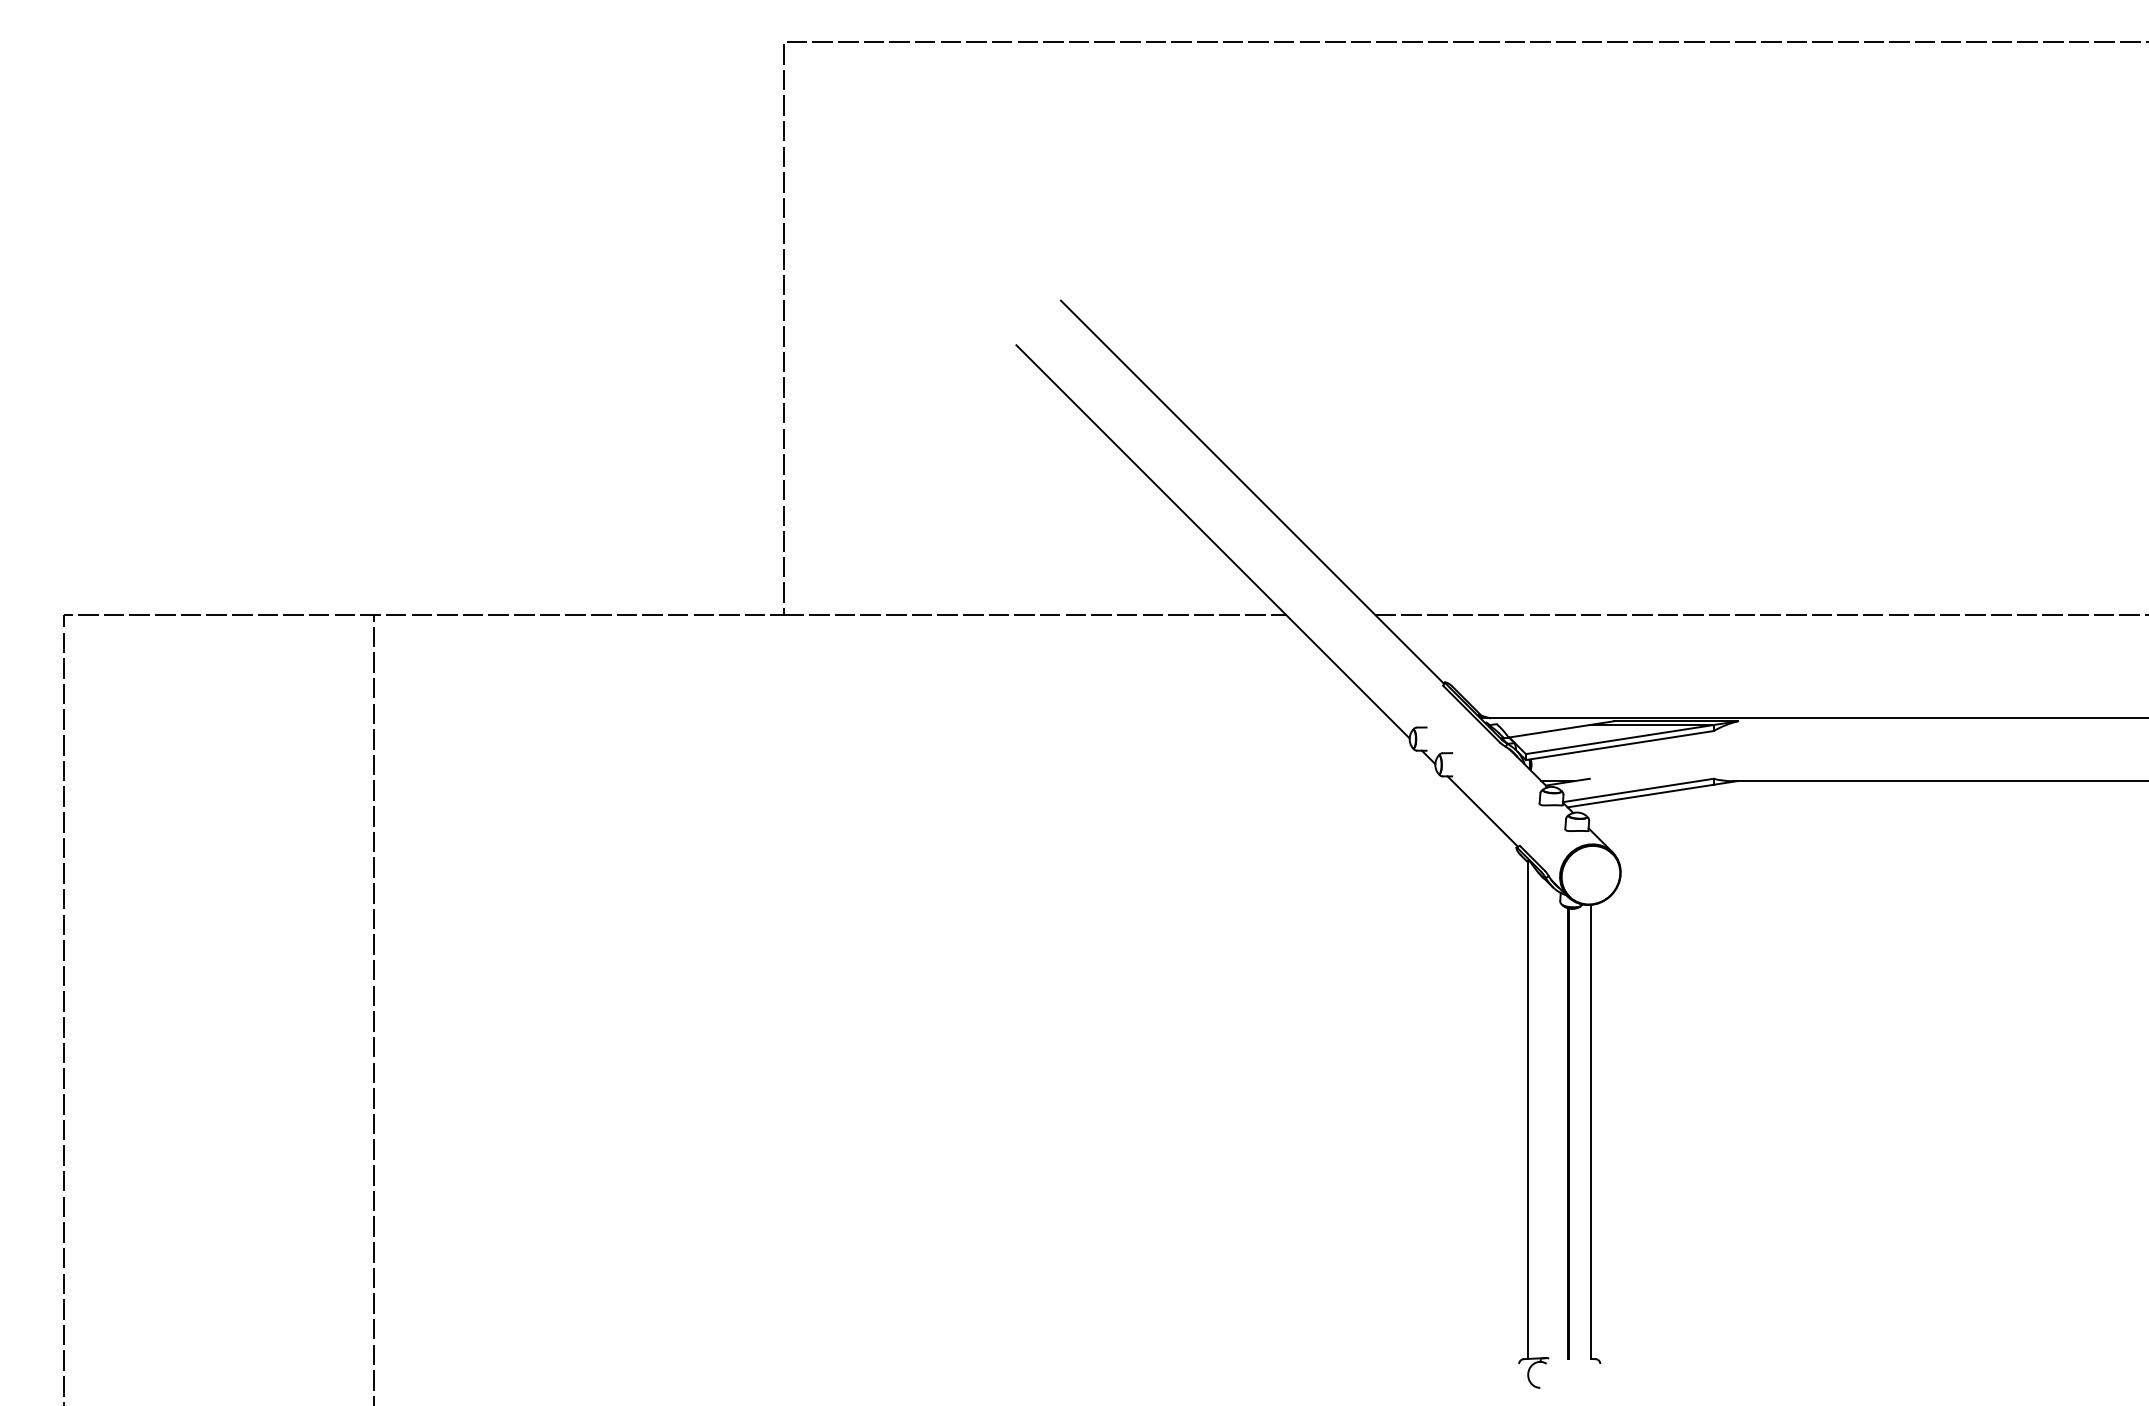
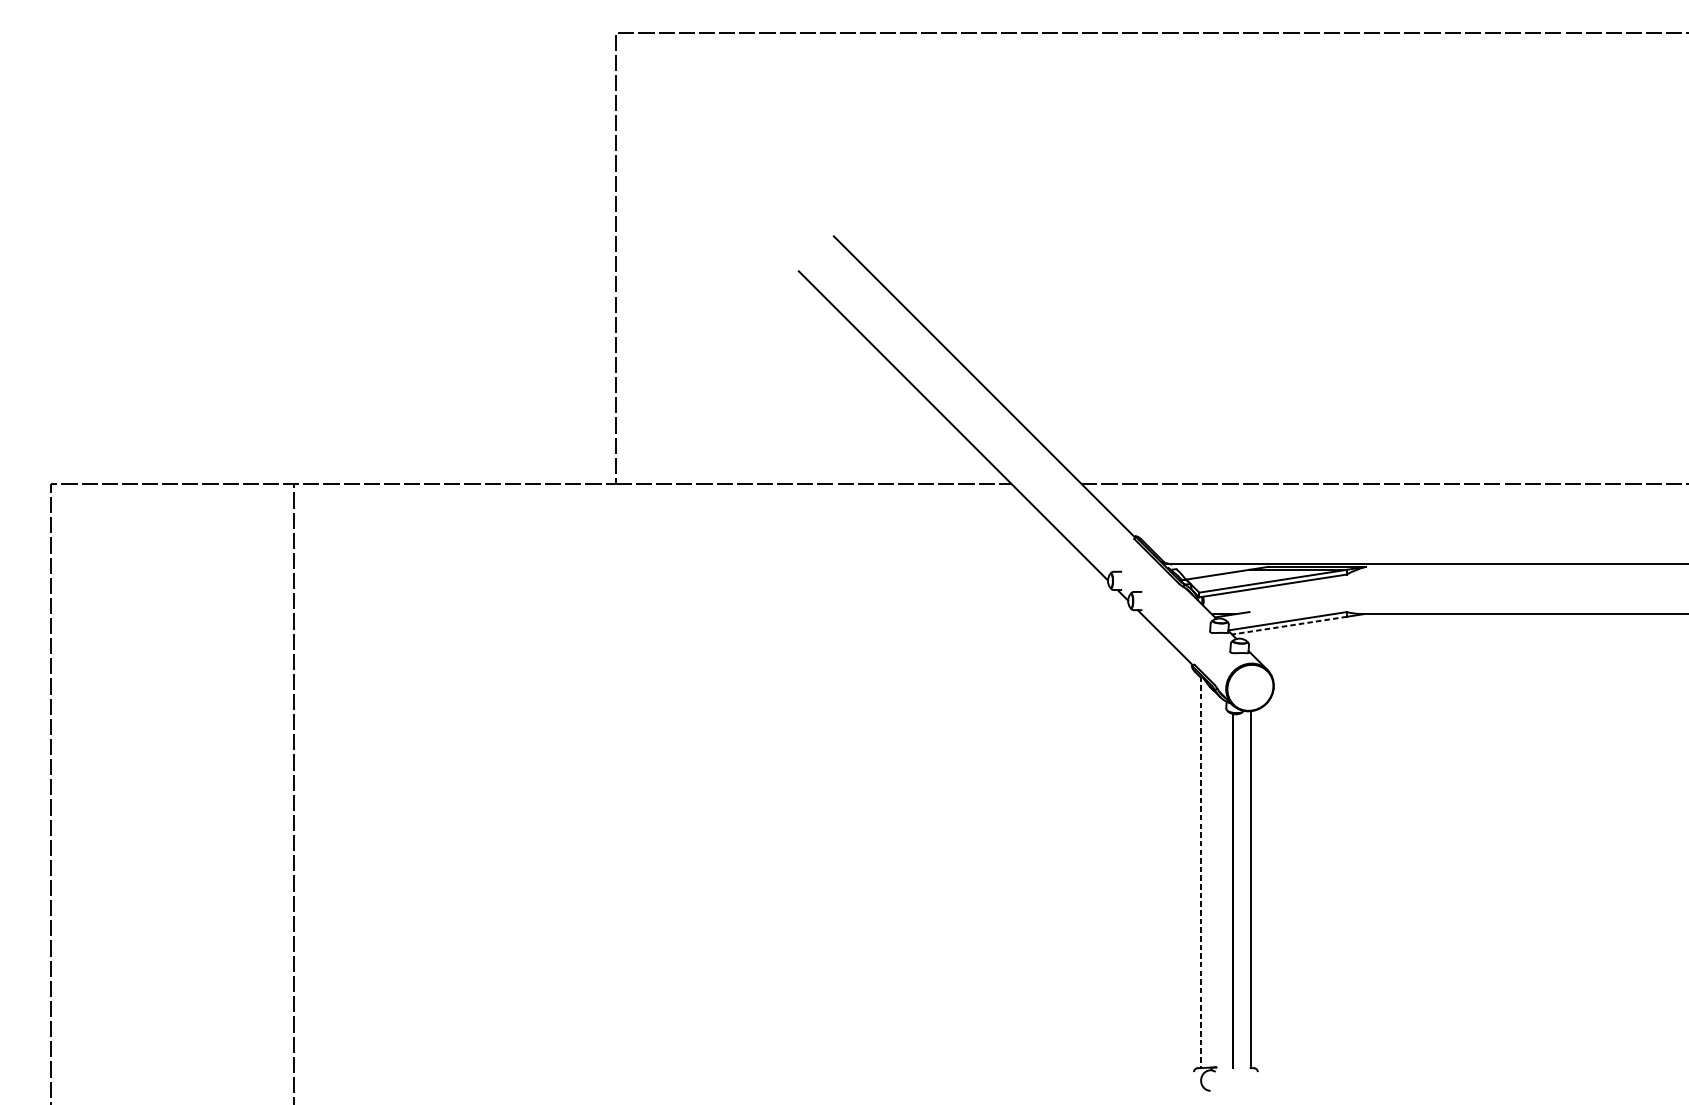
line: (1640, 796) -> (1289, 625), solid -> dashed
line: (1528, 1110) -> (1201, 872), solid -> dashed

